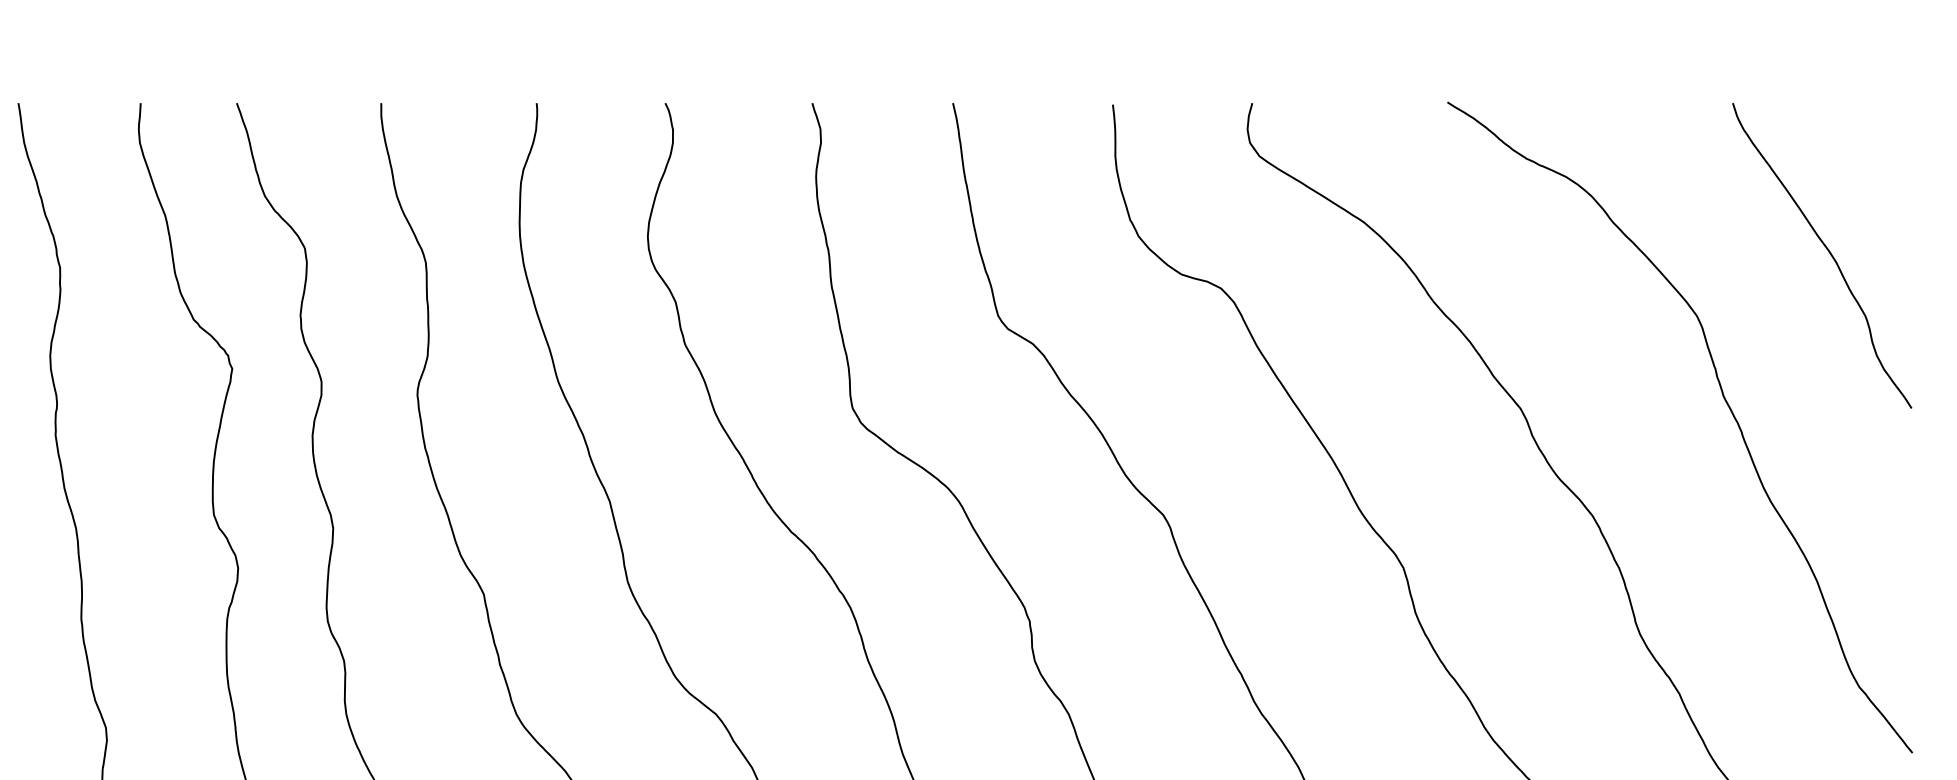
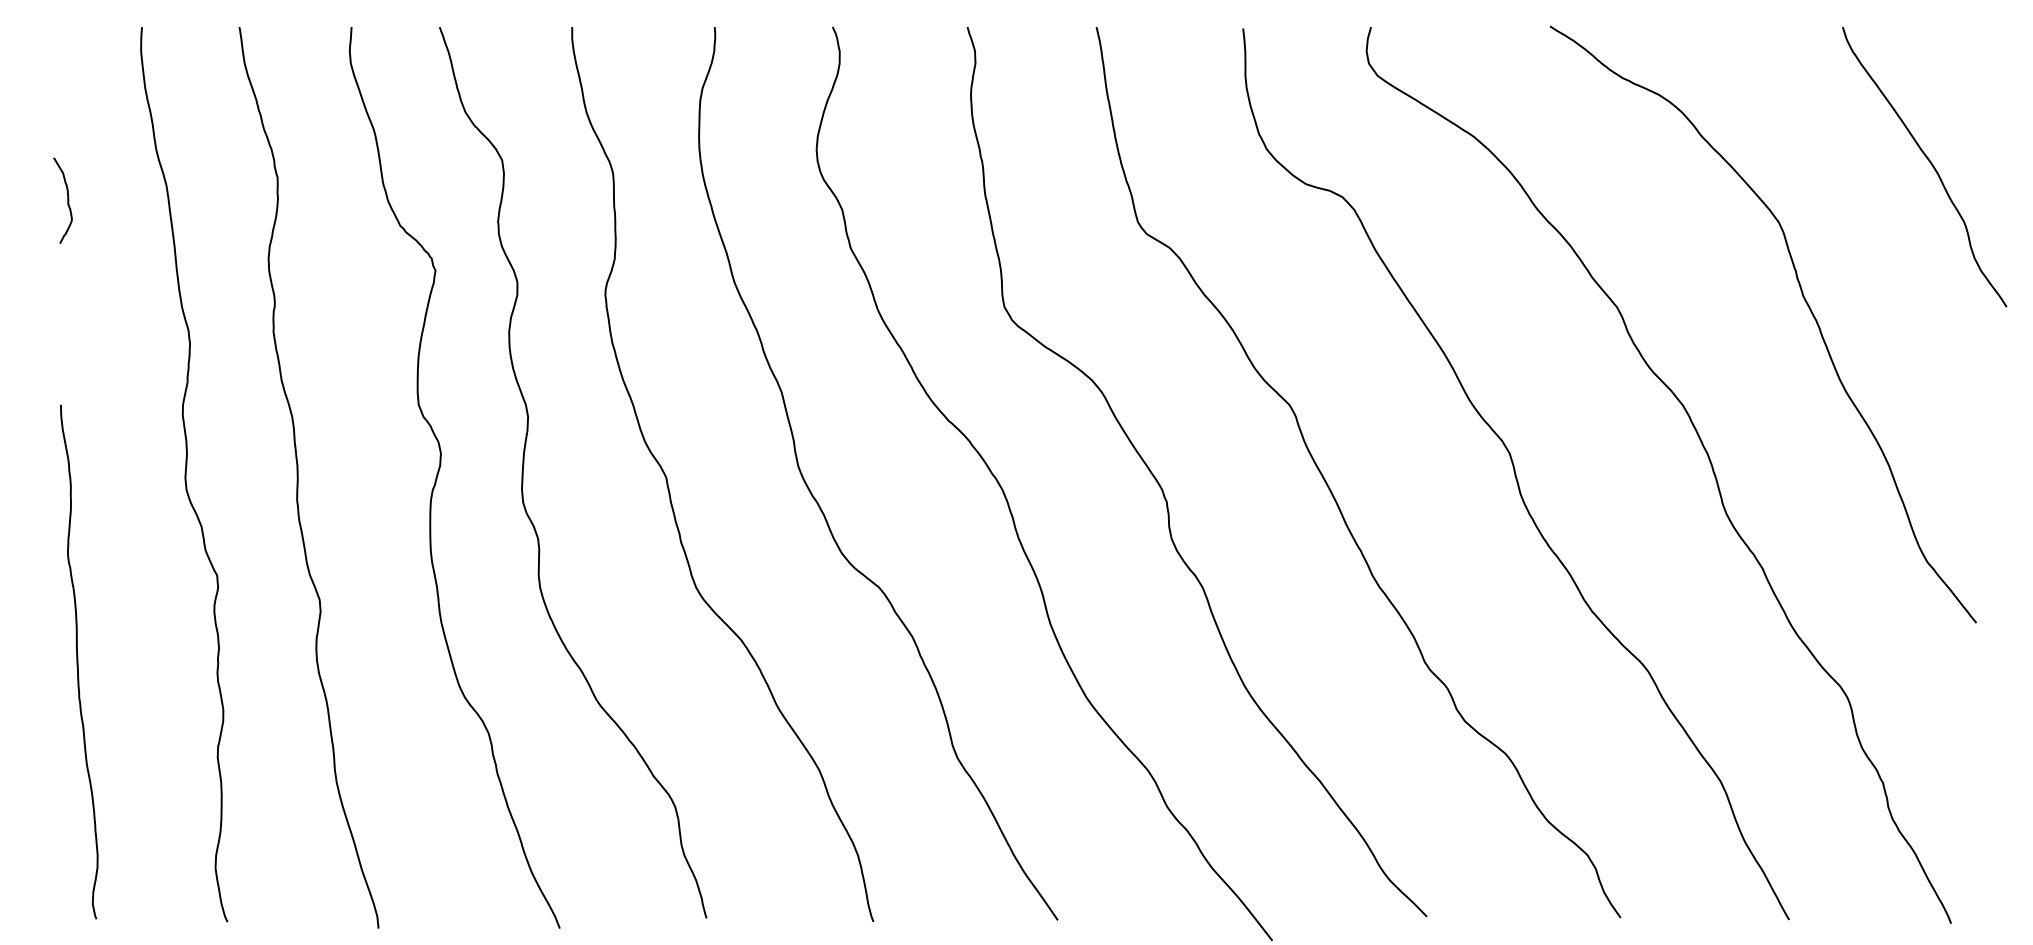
curve: (1828, 252) -> (1930, 164), moved

